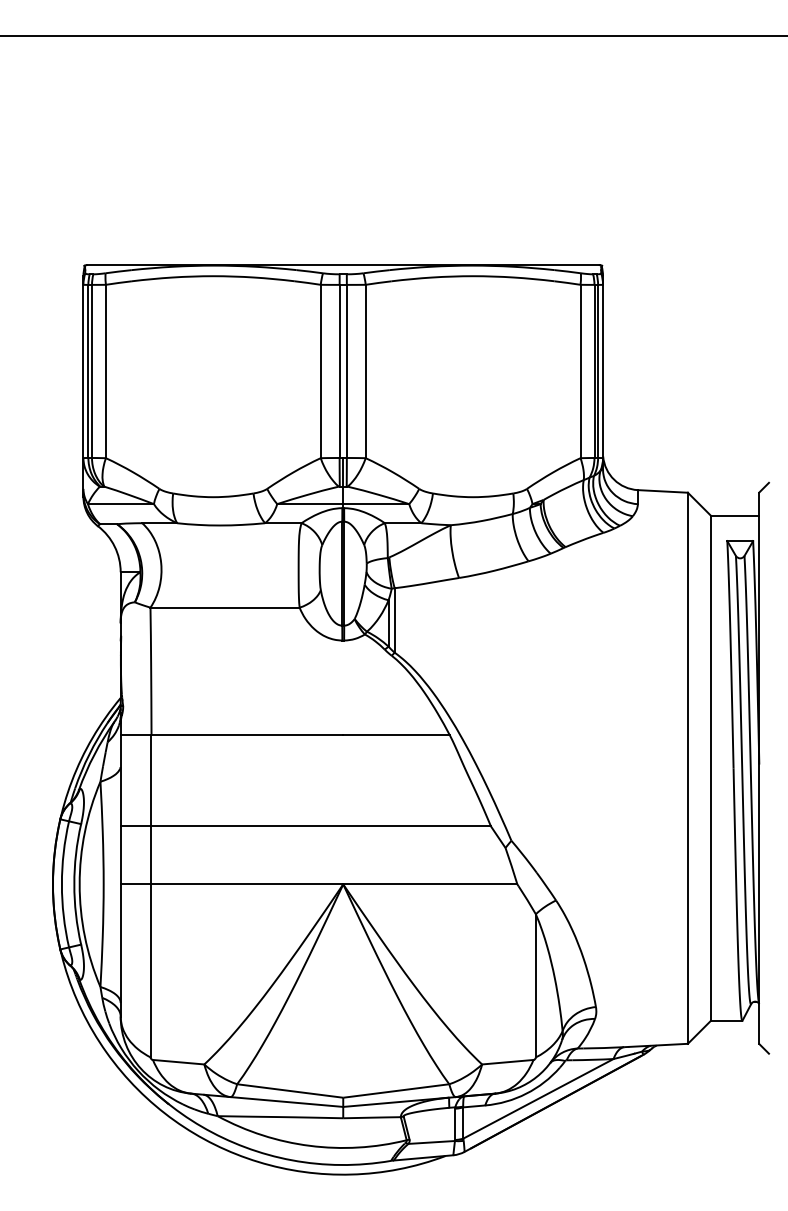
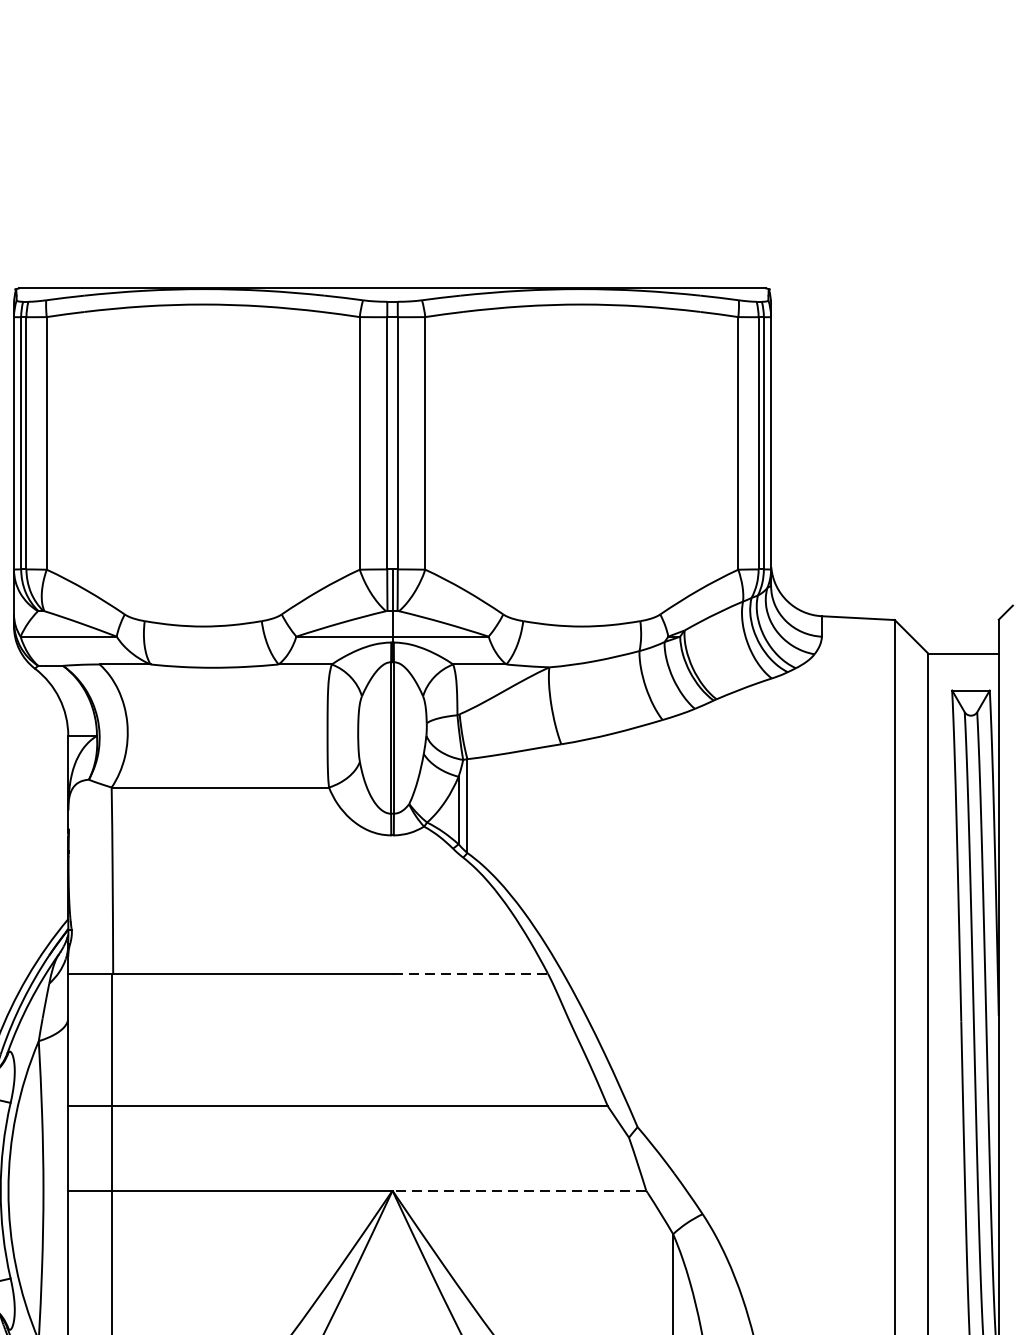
line: (397, 735) -> (471, 973), solid -> dashed
line: (429, 884) -> (518, 1190), solid -> dashed

